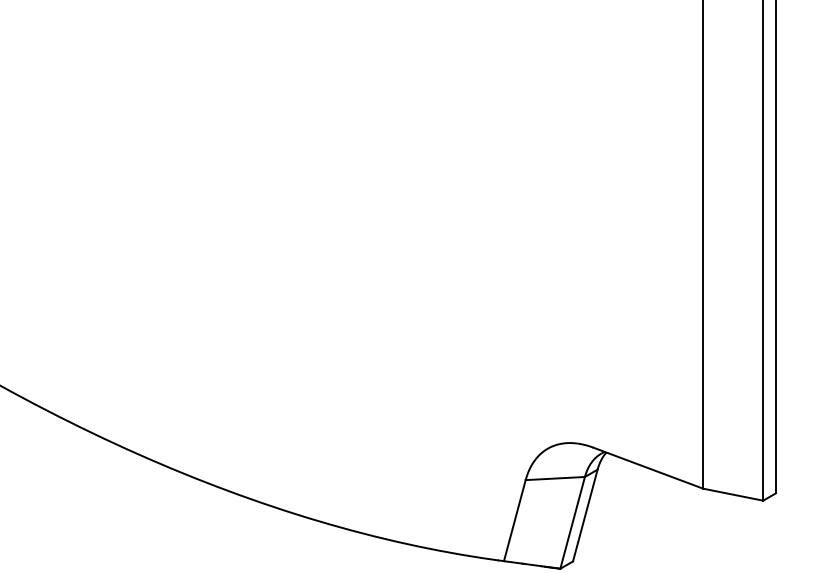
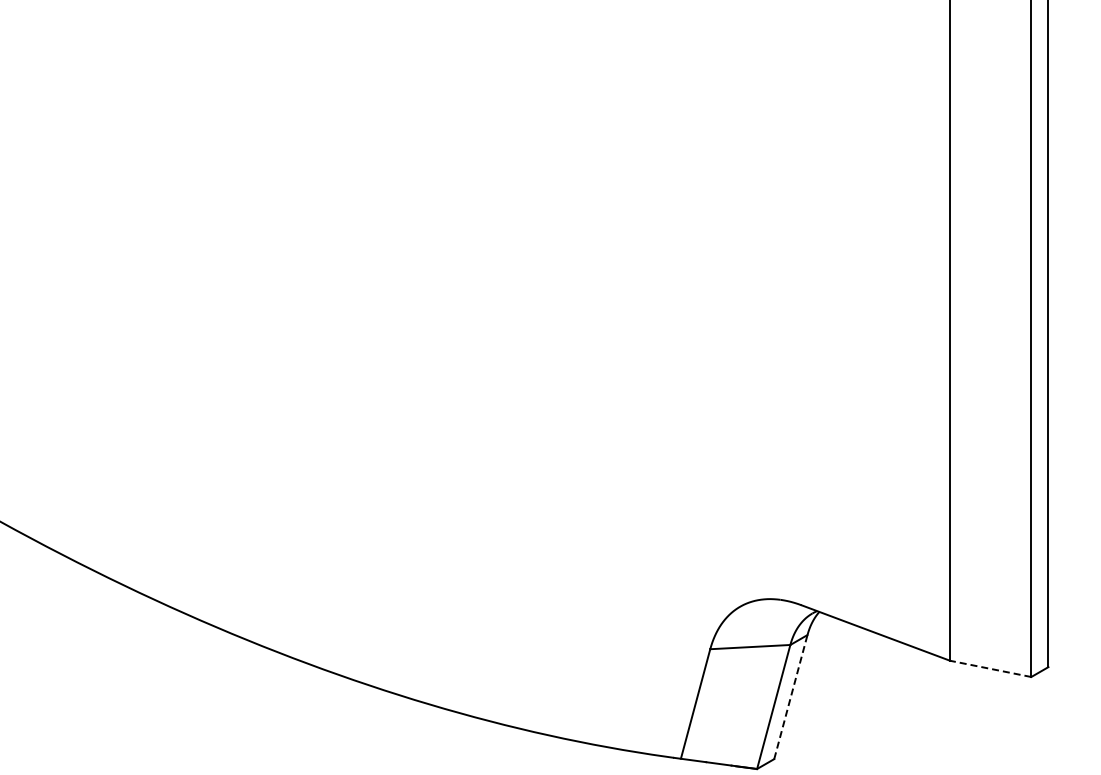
line: (733, 494) -> (990, 668), solid -> dashed
line: (585, 515) -> (791, 696), solid -> dashed

